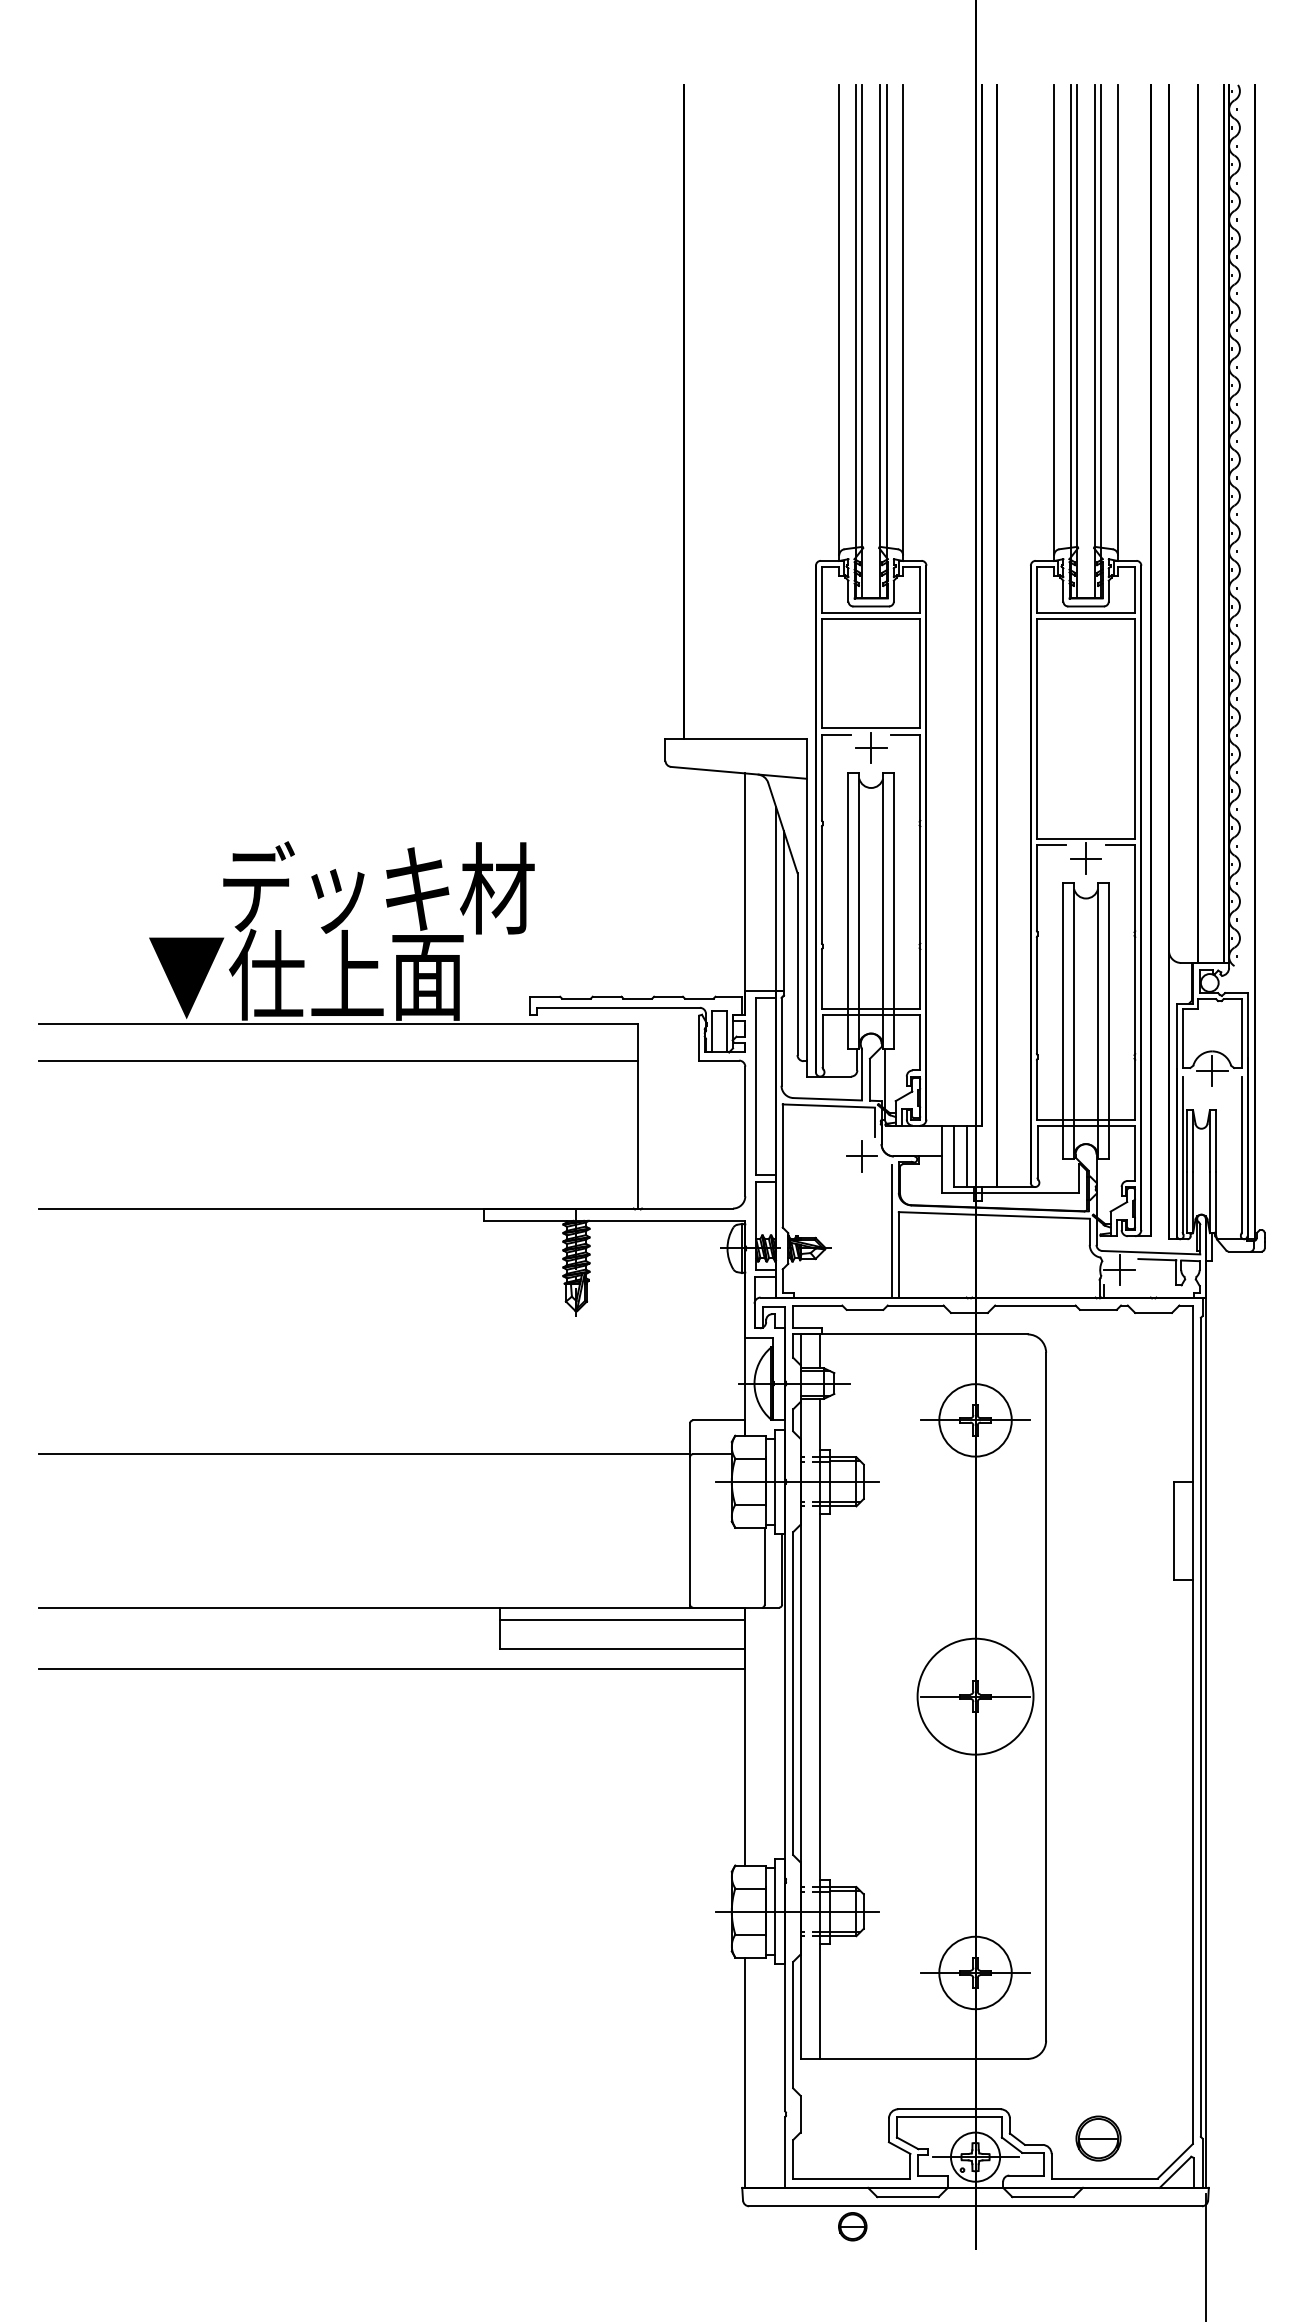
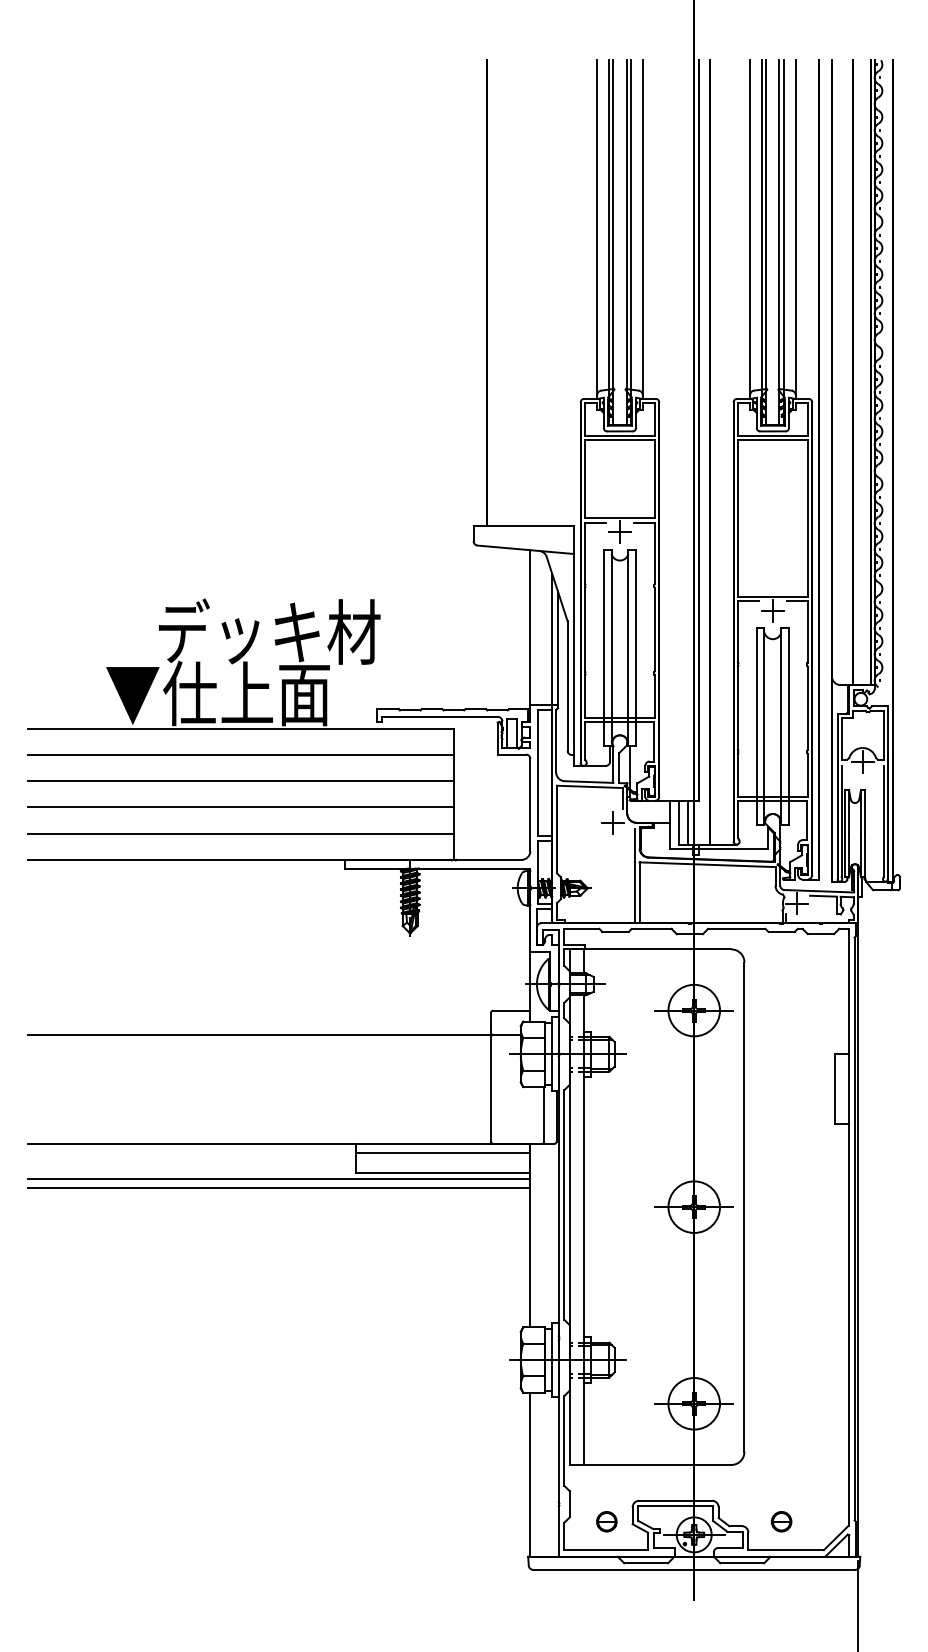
line: (338, 1098) -> (240, 781), added
line: (338, 1134) -> (240, 807), added
line: (338, 1171) -> (240, 833), added
line: (392, 1656) -> (279, 1178), added
circle: (975, 1696) -> (694, 1207), size x0.62
part: (1097, 2138) -> (781, 1521), size x0.62
part: (852, 2226) -> (606, 1521), moved

